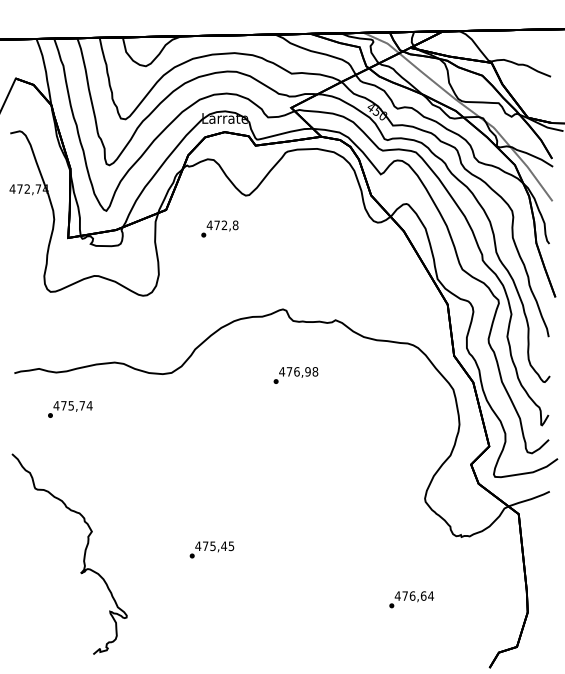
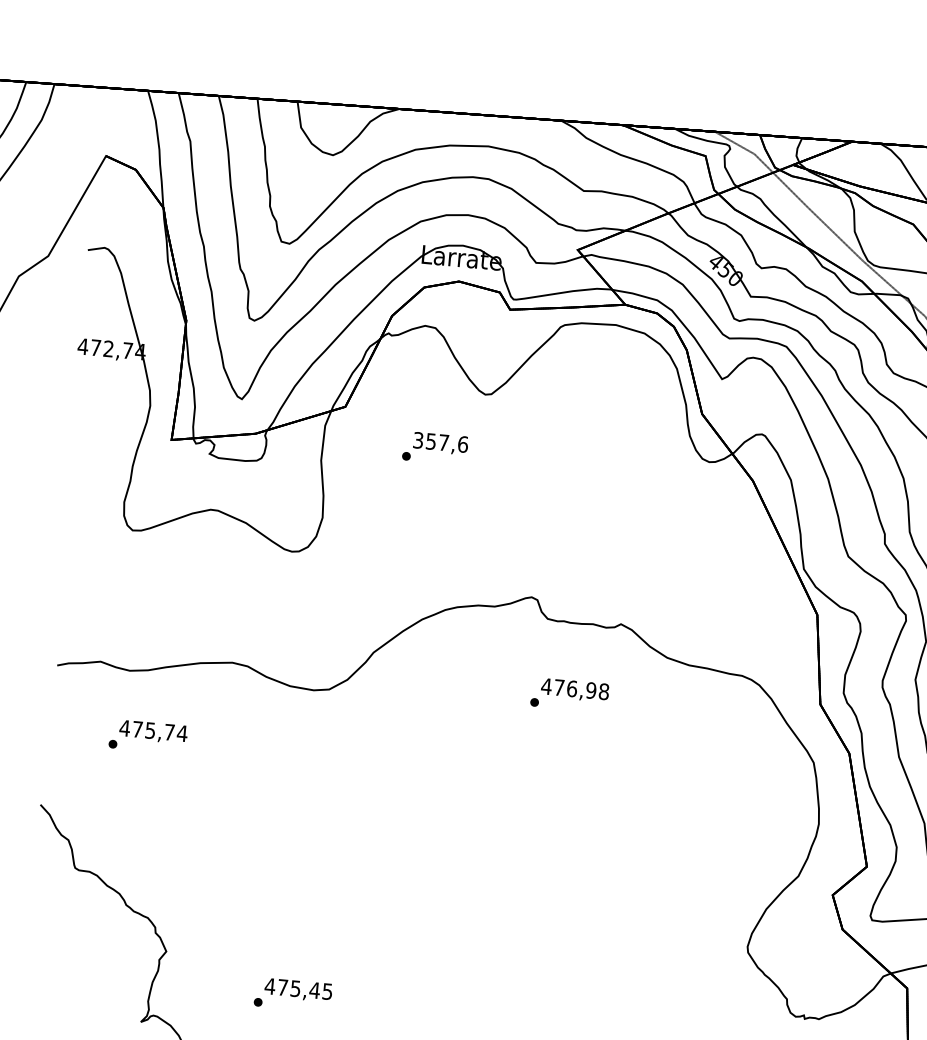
text: (222, 225) -> (440, 442), 472,8 -> 357,6
text: (295, 375) -> (569, 694), moved
text: (211, 549) -> (292, 994), moved

